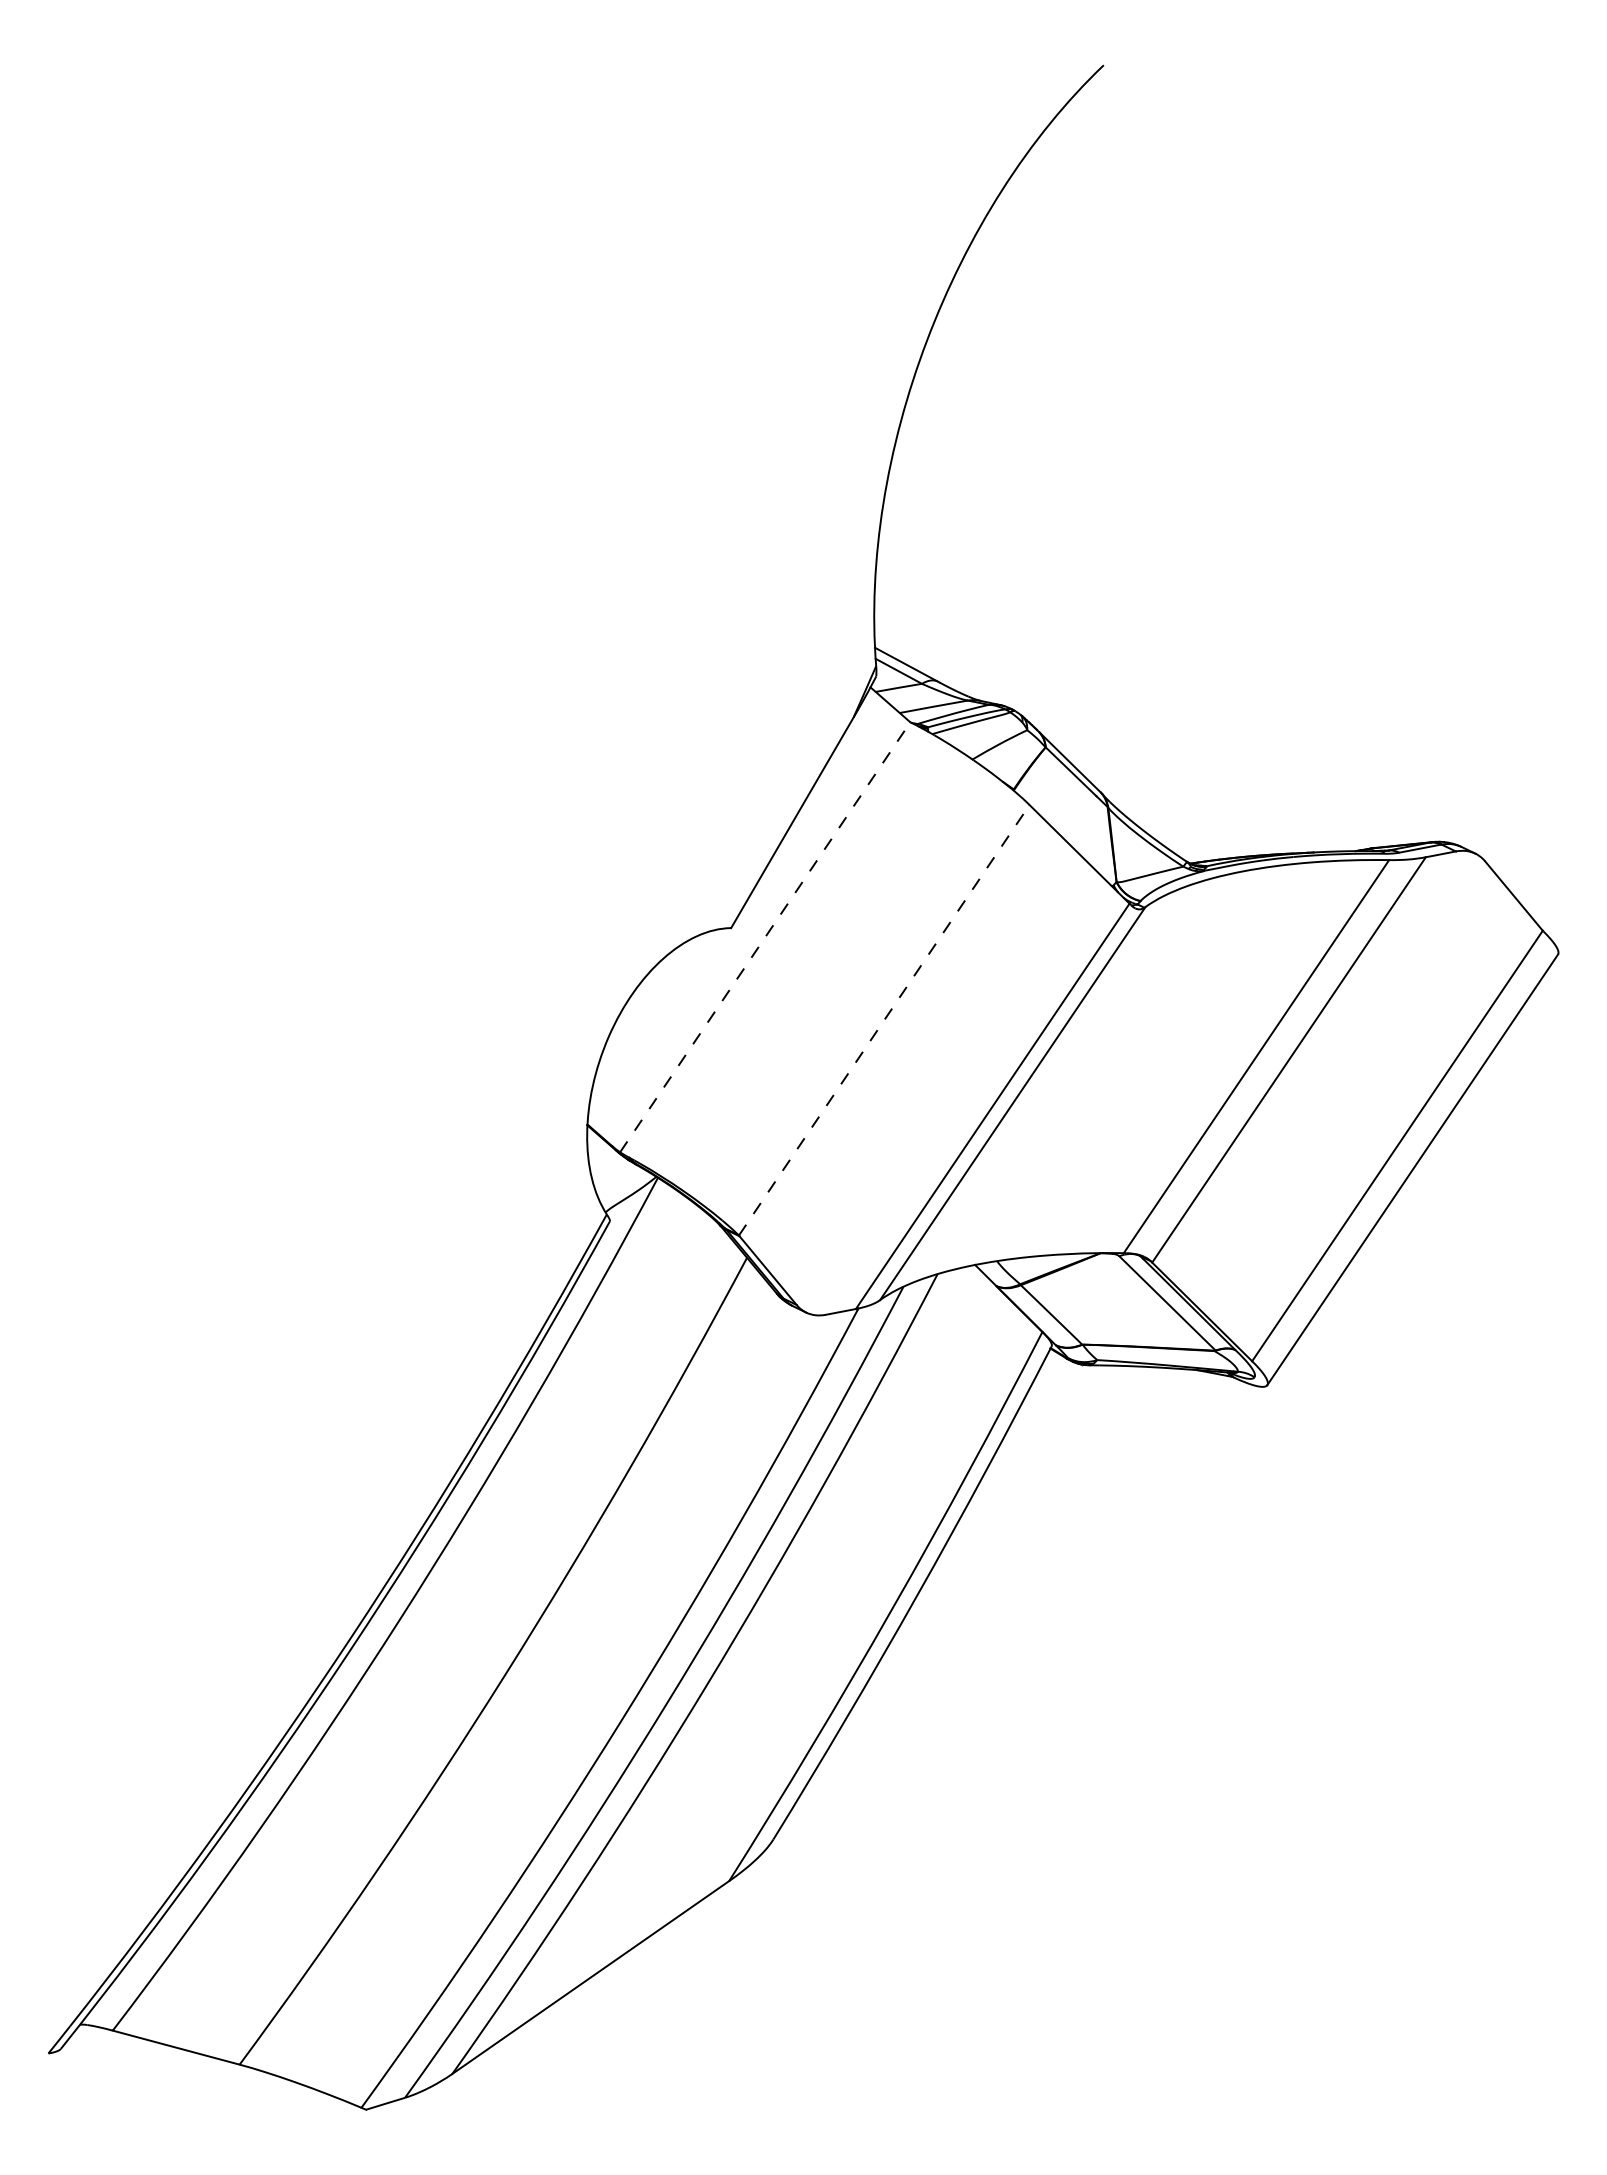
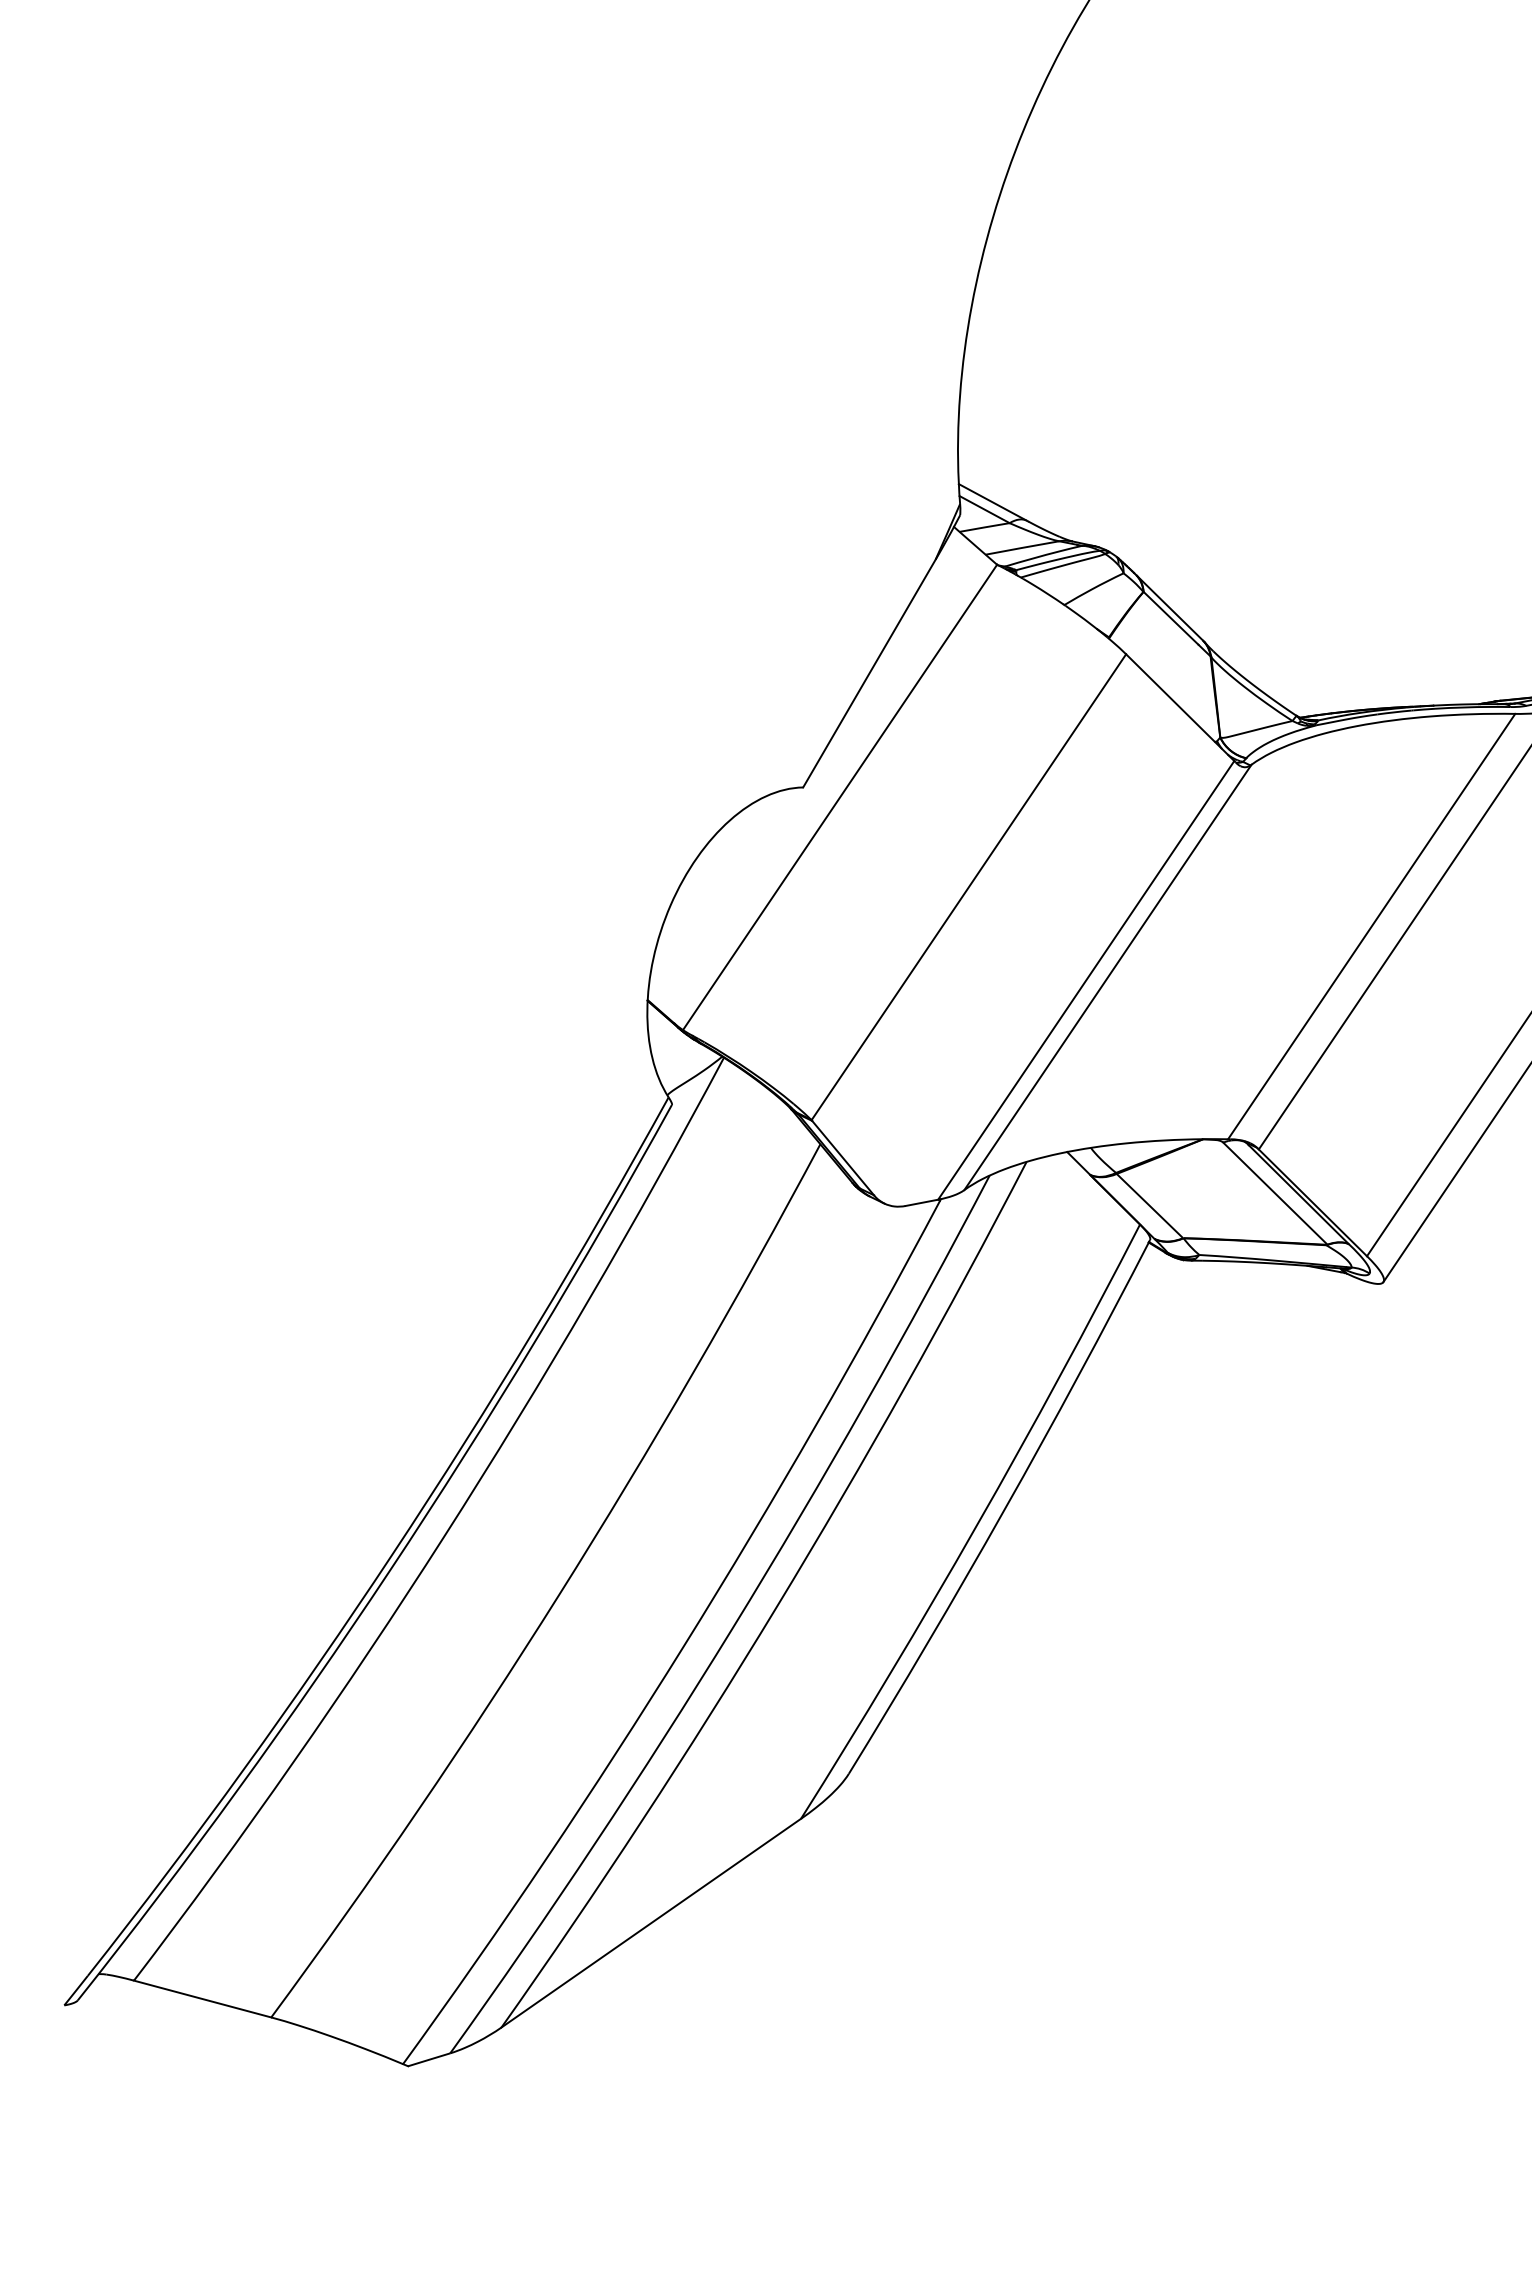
line: (765, 936) -> (840, 796), dashed -> solid
line: (884, 1020) -> (969, 887), dashed -> solid

